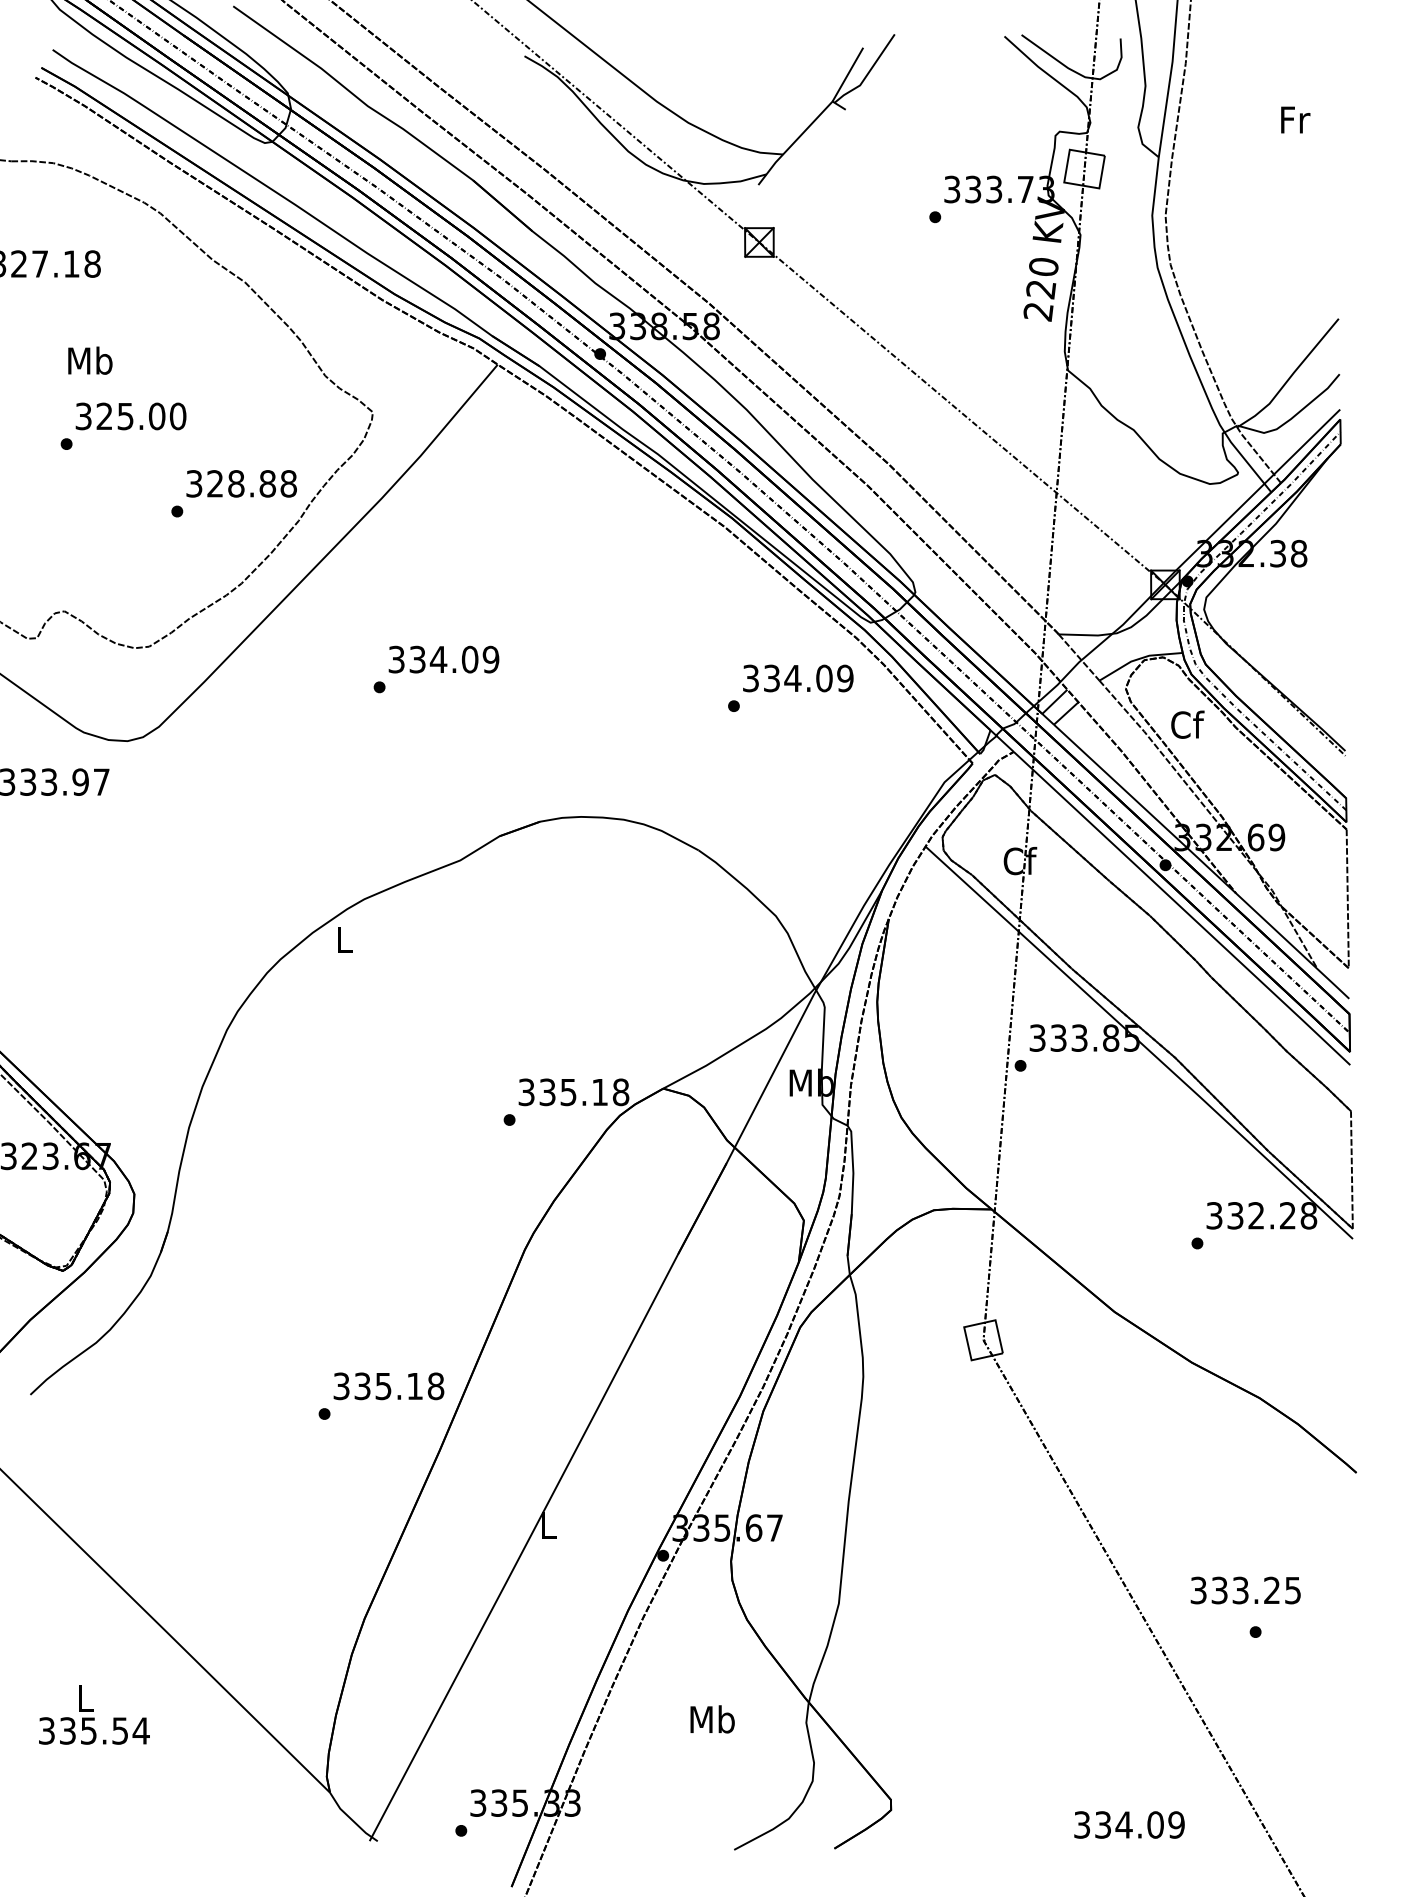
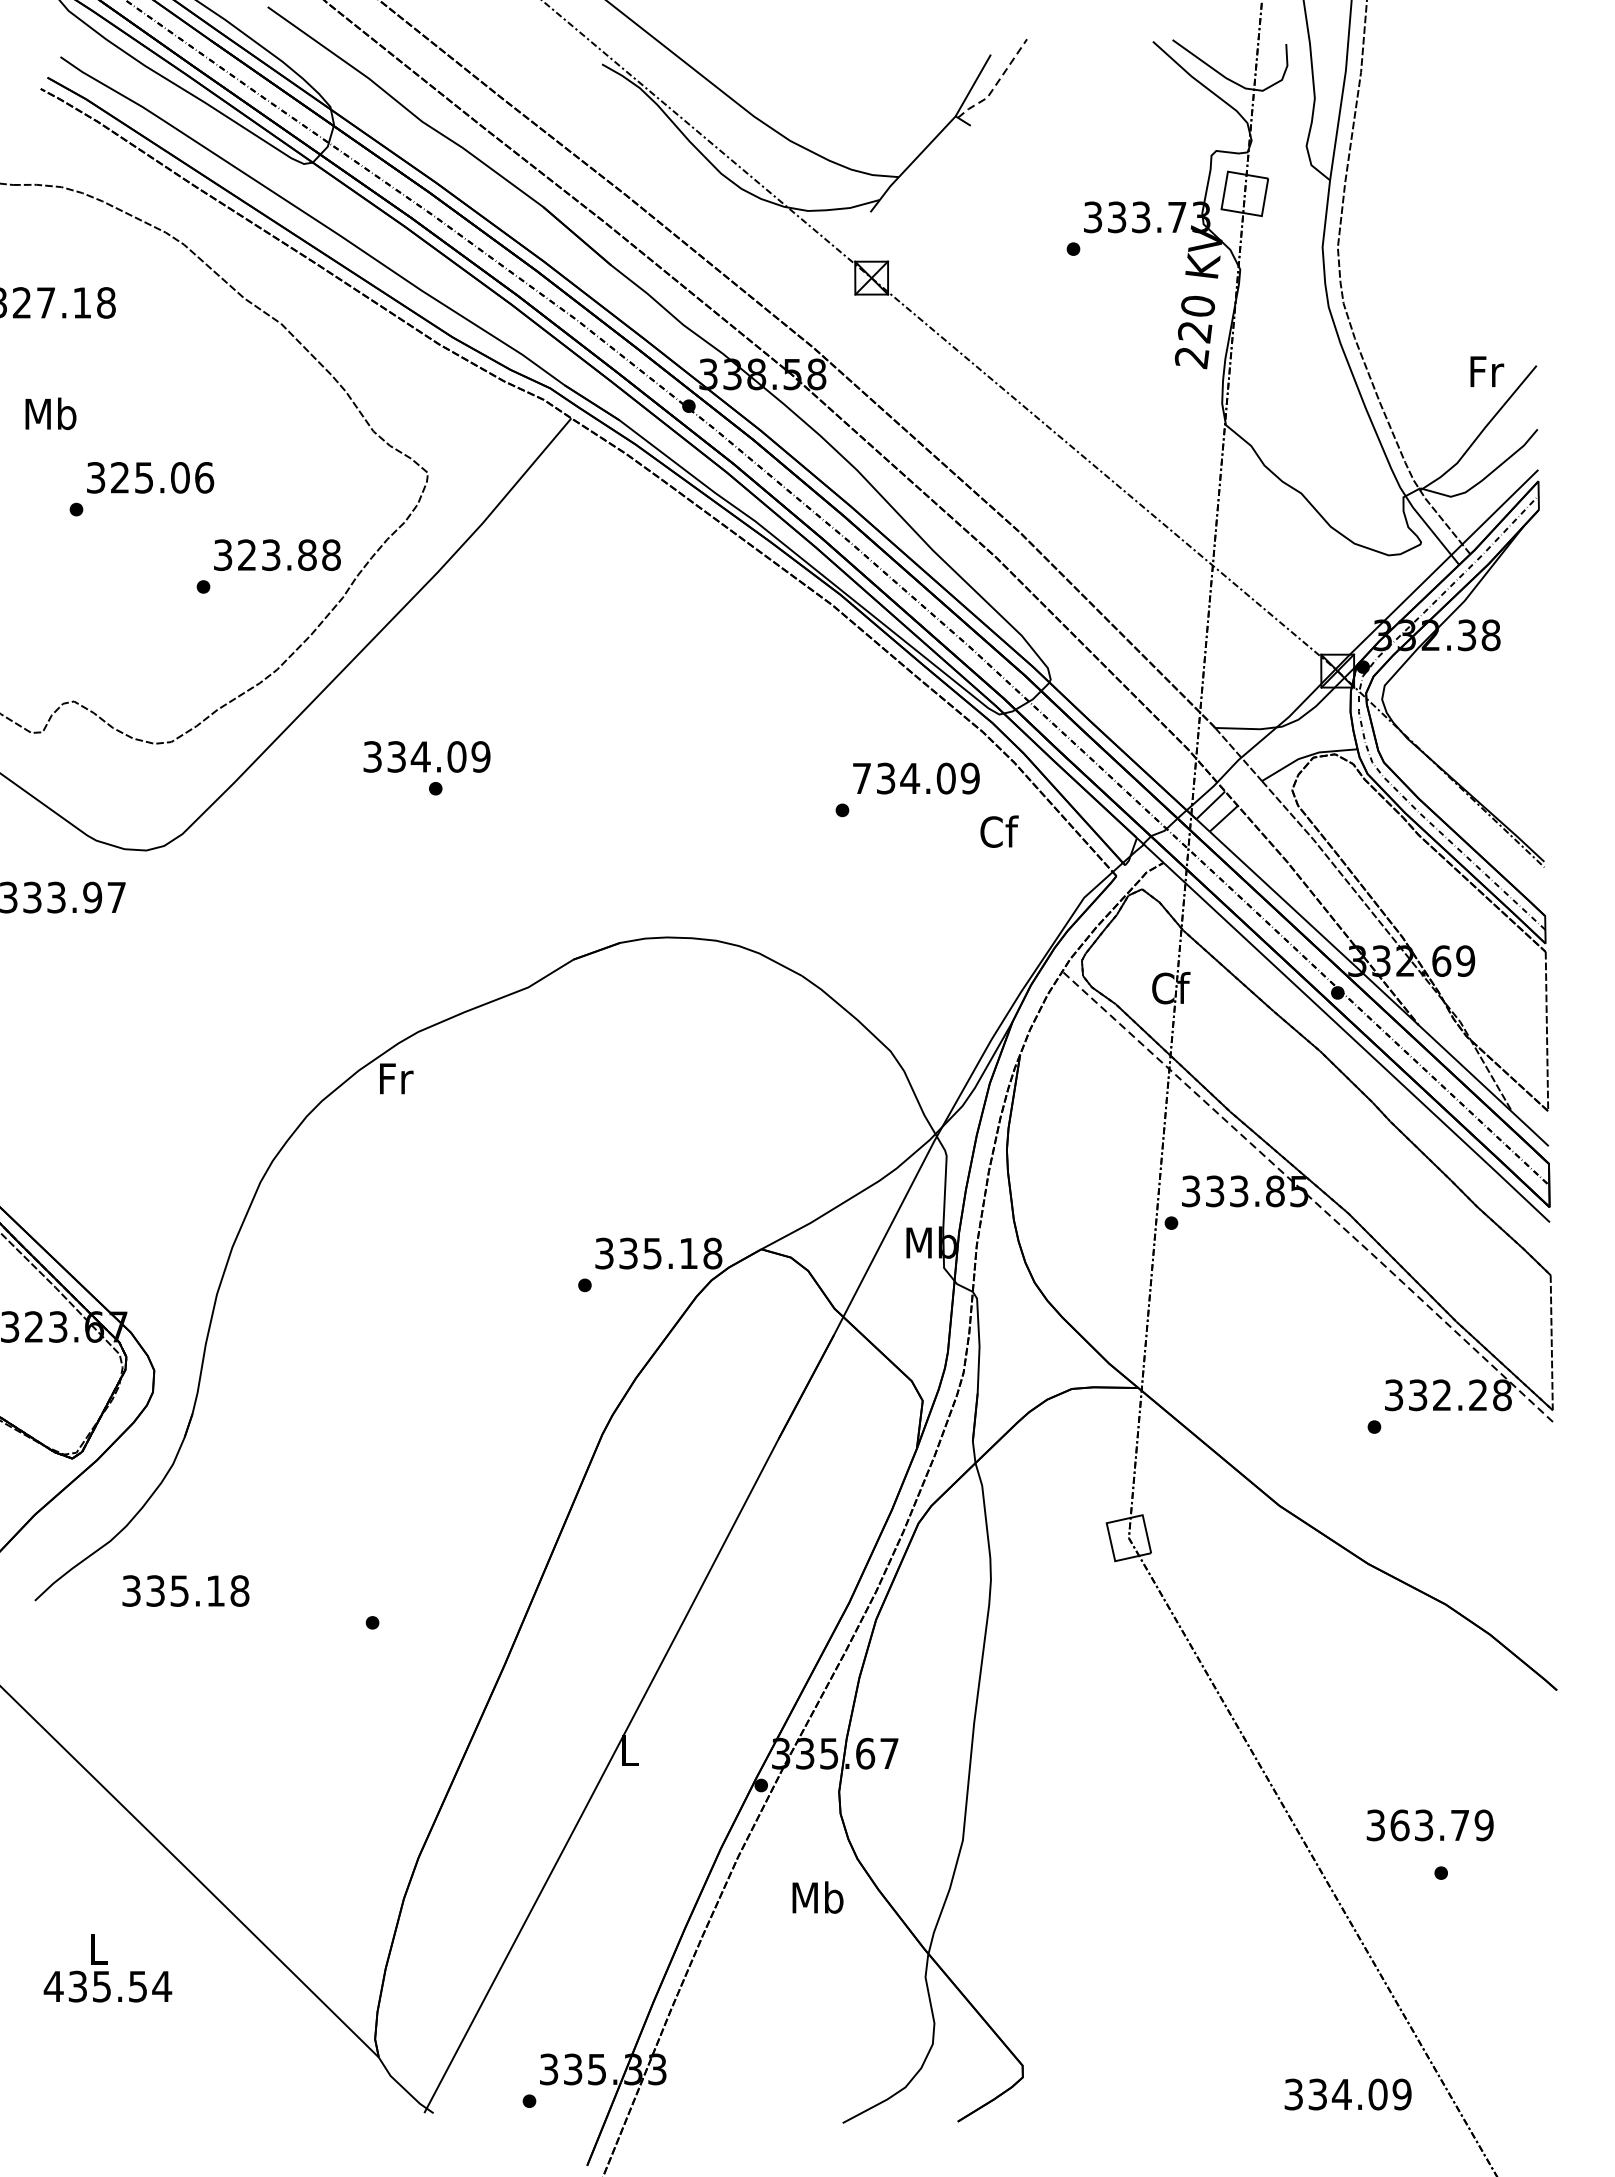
line: (867, 73) -> (995, 84), solid -> dashed
text: (1295, 119) -> (1486, 371), moved
text: (90, 360) -> (51, 413), moved
text: (177, 415) -> (203, 476), 325.00 -> 325.06
text: (236, 483) -> (271, 554), 328.88 -> 323.88
text: (443, 659) -> (426, 756), moved
text: (750, 678) -> (861, 778), 334.09 -> 734.09
text: (1187, 724) -> (999, 831), moved
text: (345, 939) -> (396, 1078), L -> Fr
line: (1140, 1042) -> (1309, 1196), solid -> dashed
text: (388, 1386) -> (185, 1591), moved
text: (1256, 1590) -> (1442, 1825), 333.25 -> 363.79
text: (712, 1719) -> (817, 1897), moved
text: (46, 1730) -> (53, 1986), 335.54 -> 435.54
text: (1129, 1824) -> (1348, 2093), moved

